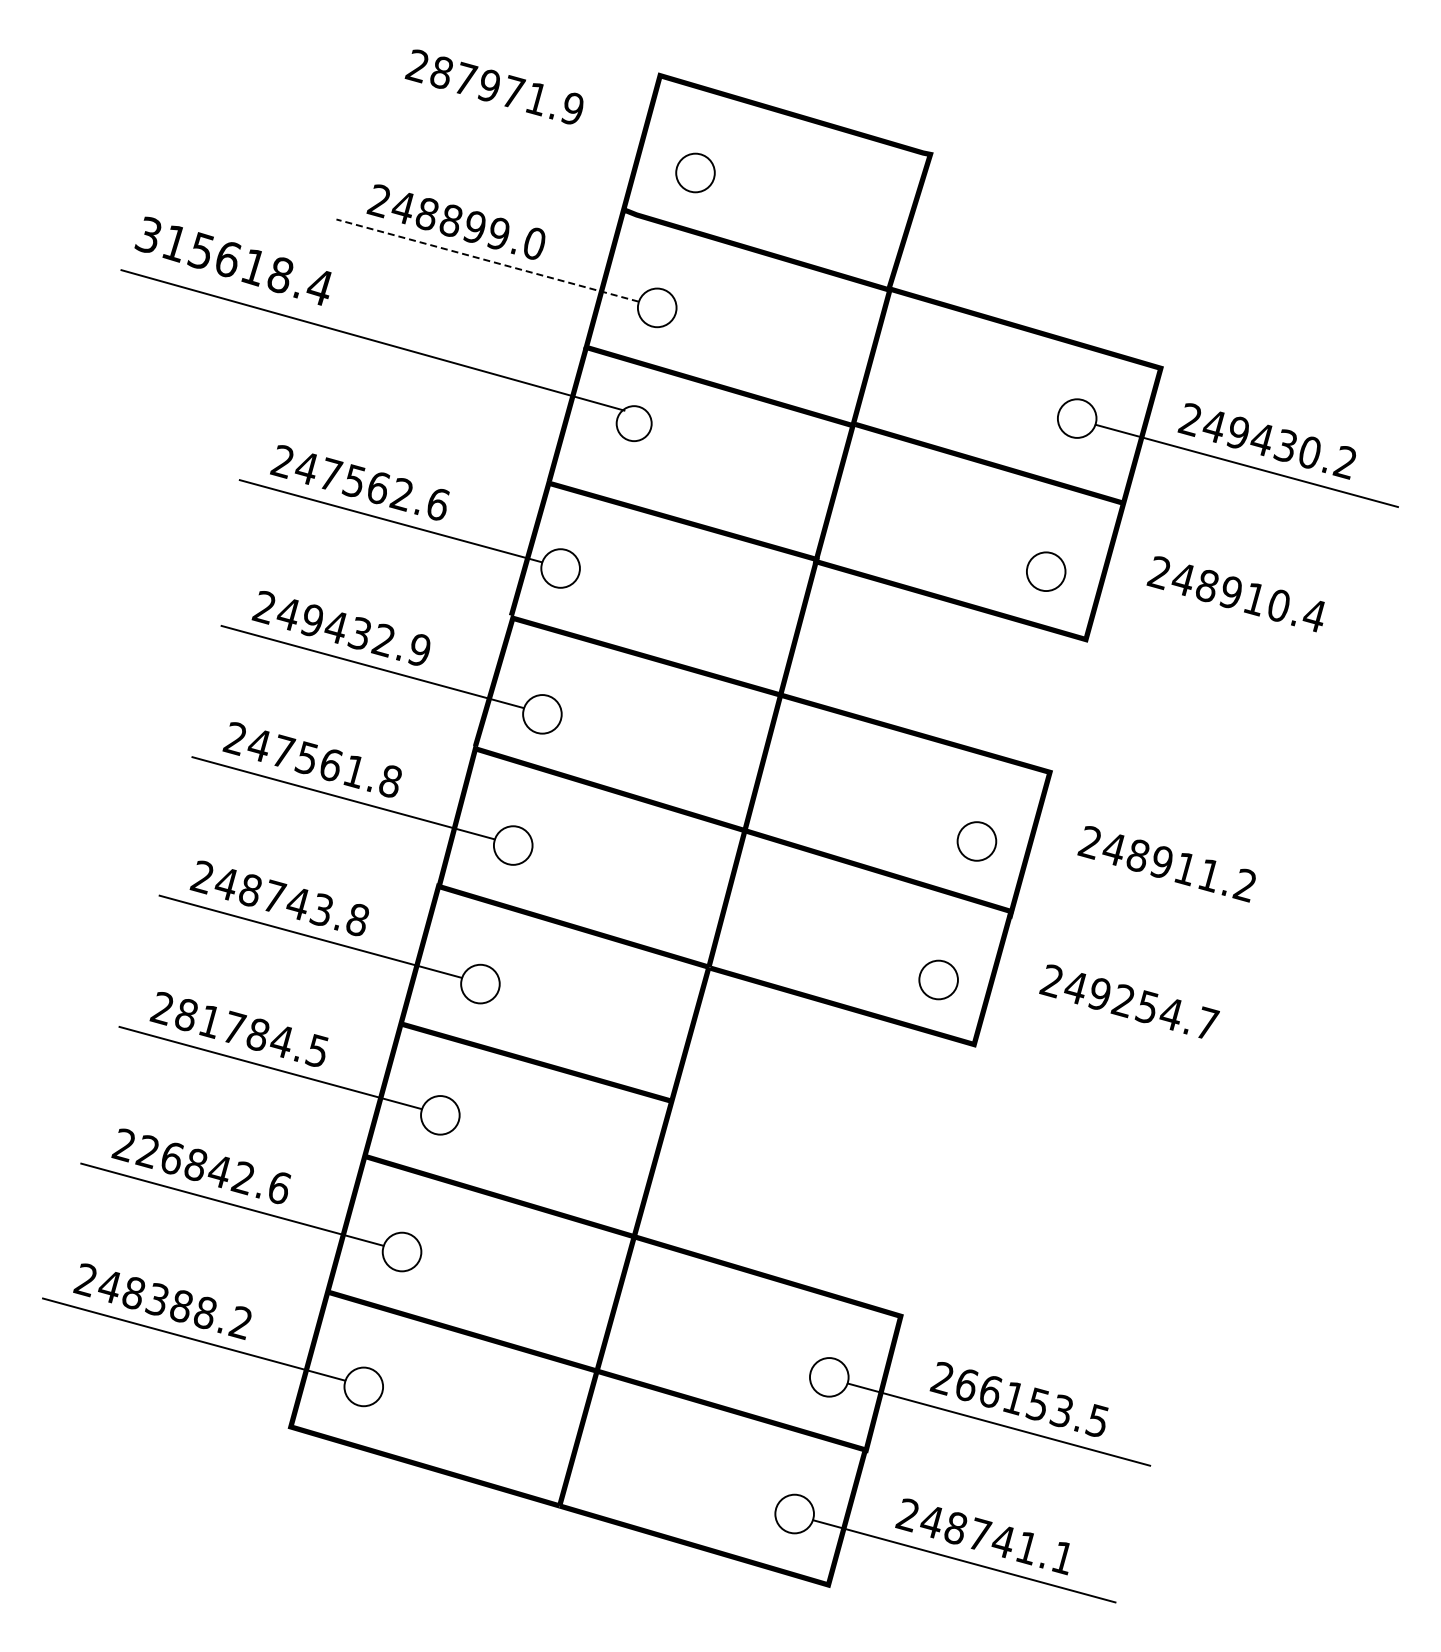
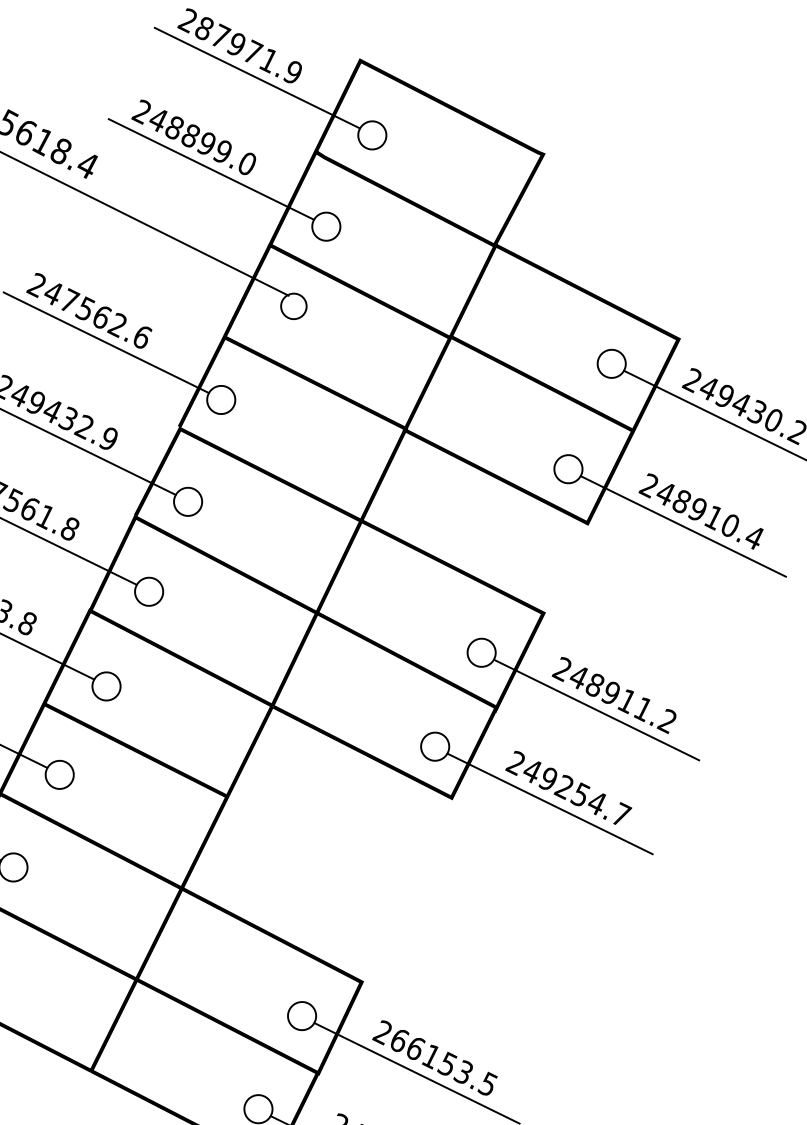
line: (525, 125) -> (257, 77), added
line: (487, 260) -> (211, 169), dashed -> solid
line: (1215, 618) -> (683, 526), added
line: (1146, 888) -> (596, 709), added
line: (1108, 1027) -> (550, 804), added

